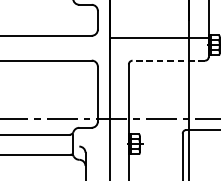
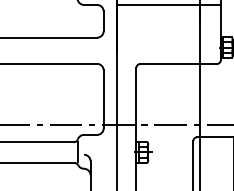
line: (159, 38) -> (168, 5), moved
line: (168, 61) -> (178, 64), dashed -> solid

